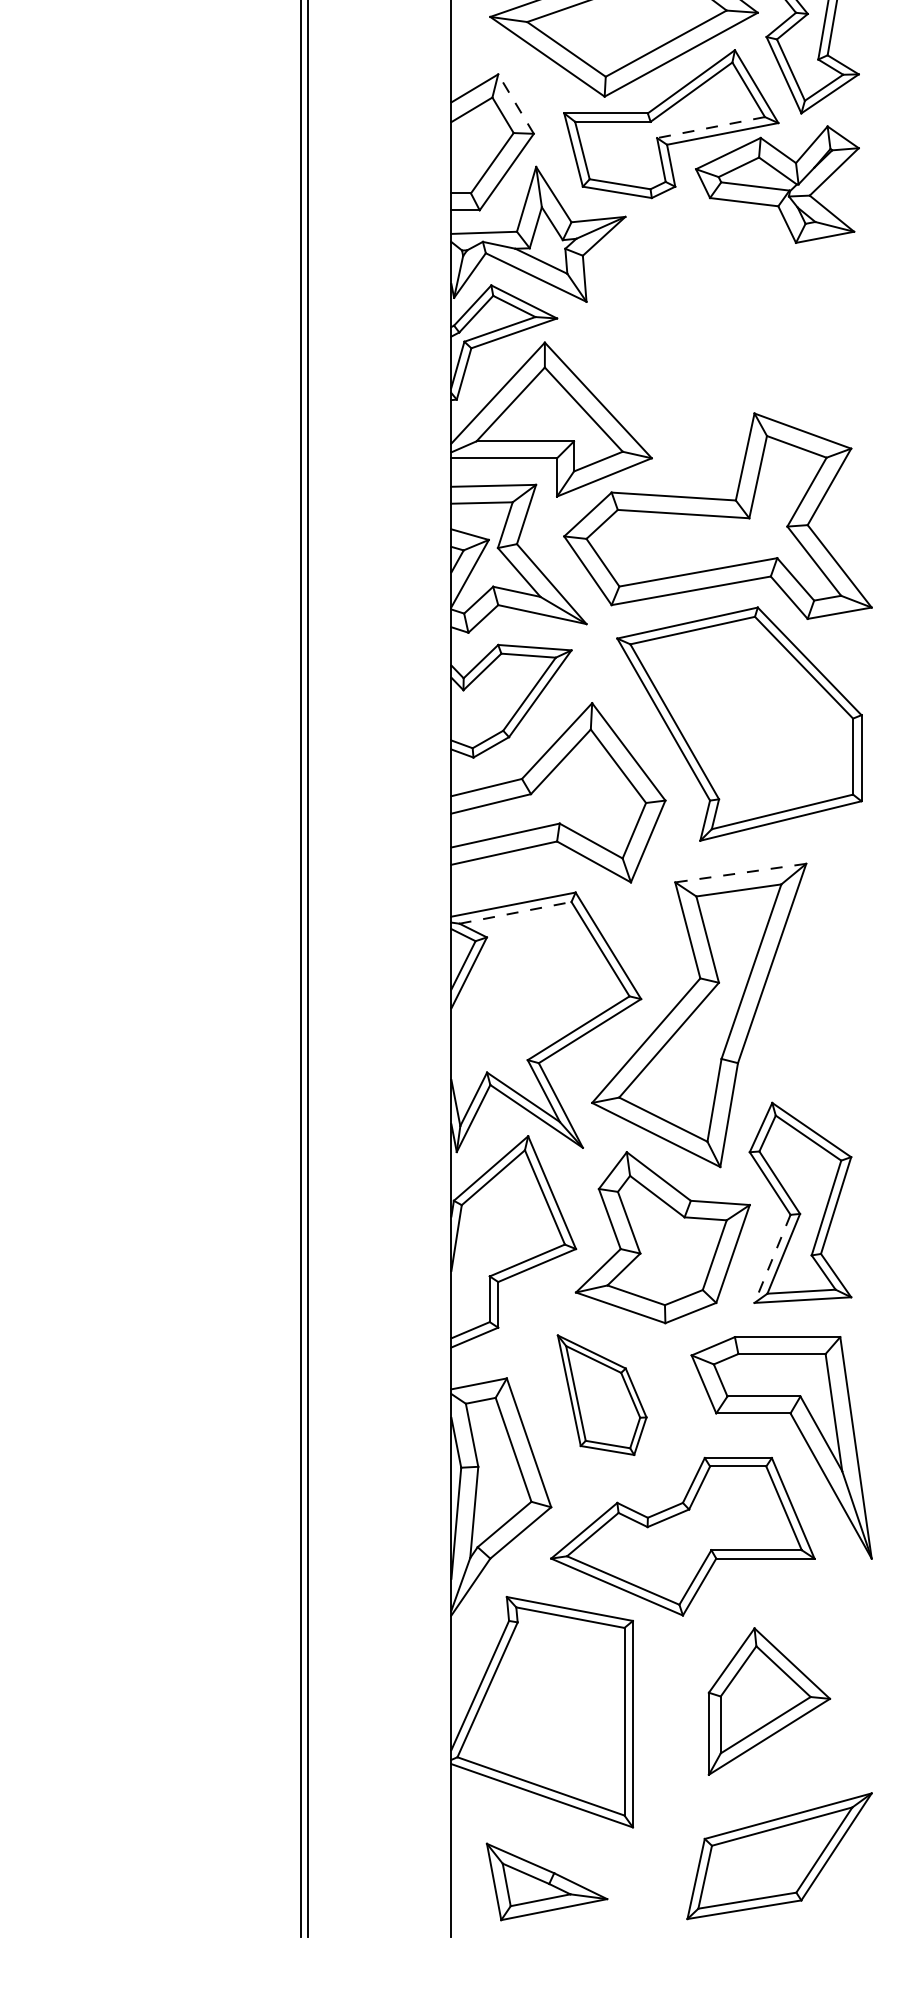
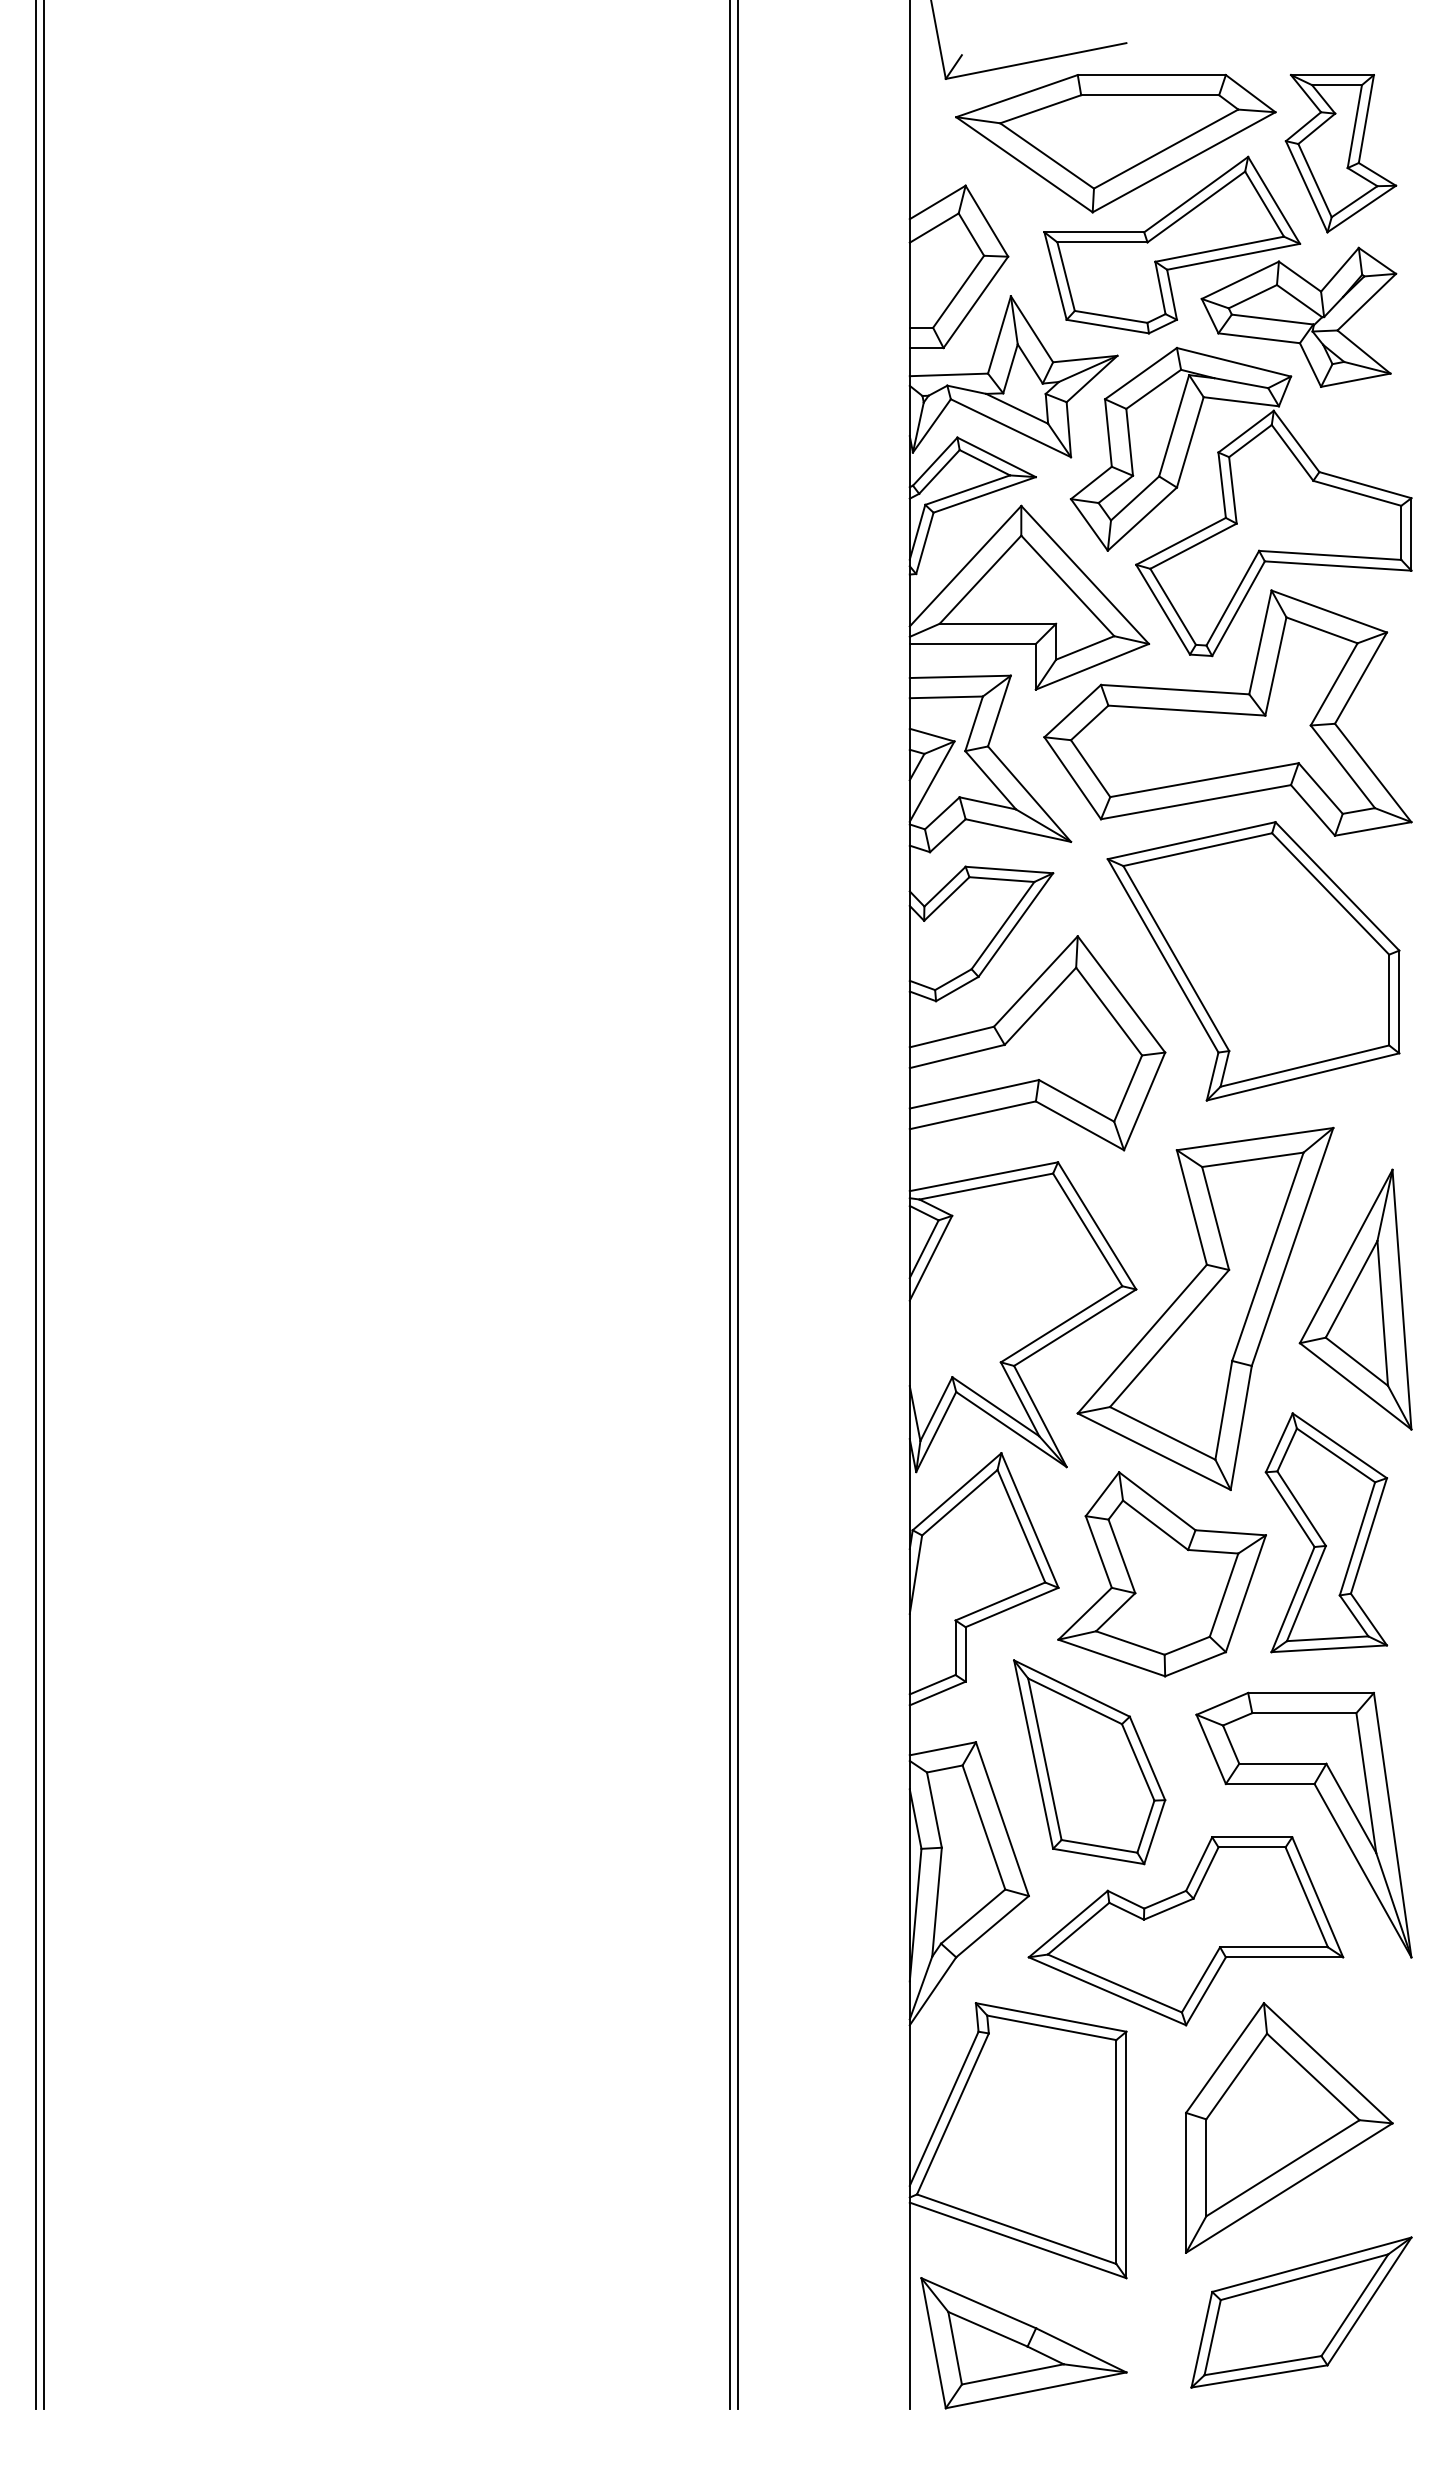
line: (515, 103) -> (986, 220), dashed -> solid
line: (710, 127) -> (1219, 249), dashed -> solid
part: (728, 338) -> (1240, 501), added
line: (741, 873) -> (1255, 1139), dashed -> solid
line: (515, 912) -> (986, 1186), dashed -> solid
part: (824, 1007) -> (1355, 1299), added
line: (772, 1258) -> (1293, 1599), dashed -> solid
part: (602, 1395) -> (1089, 1762), size x1.43
part: (769, 1701) -> (1289, 2127), size x1.43
part: (546, 1882) -> (1023, 2343), size x1.43

